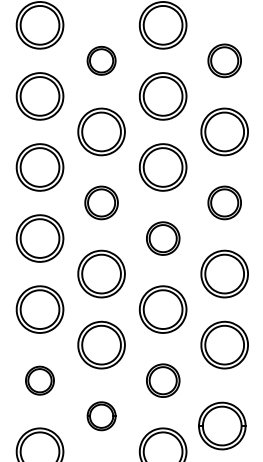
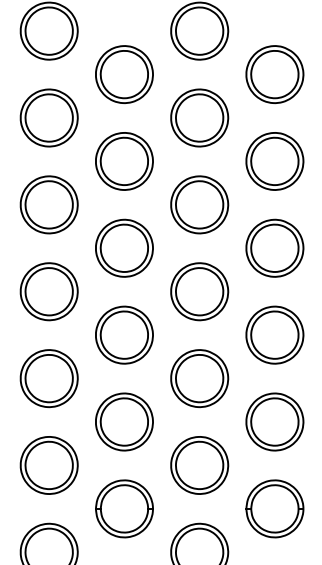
part: (101, 60) -> (124, 74), size x1.67
part: (224, 60) -> (274, 74), size x1.43
part: (101, 202) -> (124, 247), size x1.43
part: (224, 202) -> (274, 247), size x1.43
part: (163, 238) -> (199, 291), size x1.43
part: (39, 380) -> (48, 465), size x1.67
part: (163, 380) -> (199, 465), size x1.43
part: (101, 415) -> (124, 508), size x1.67
part: (221, 425) -> (274, 508), moved

